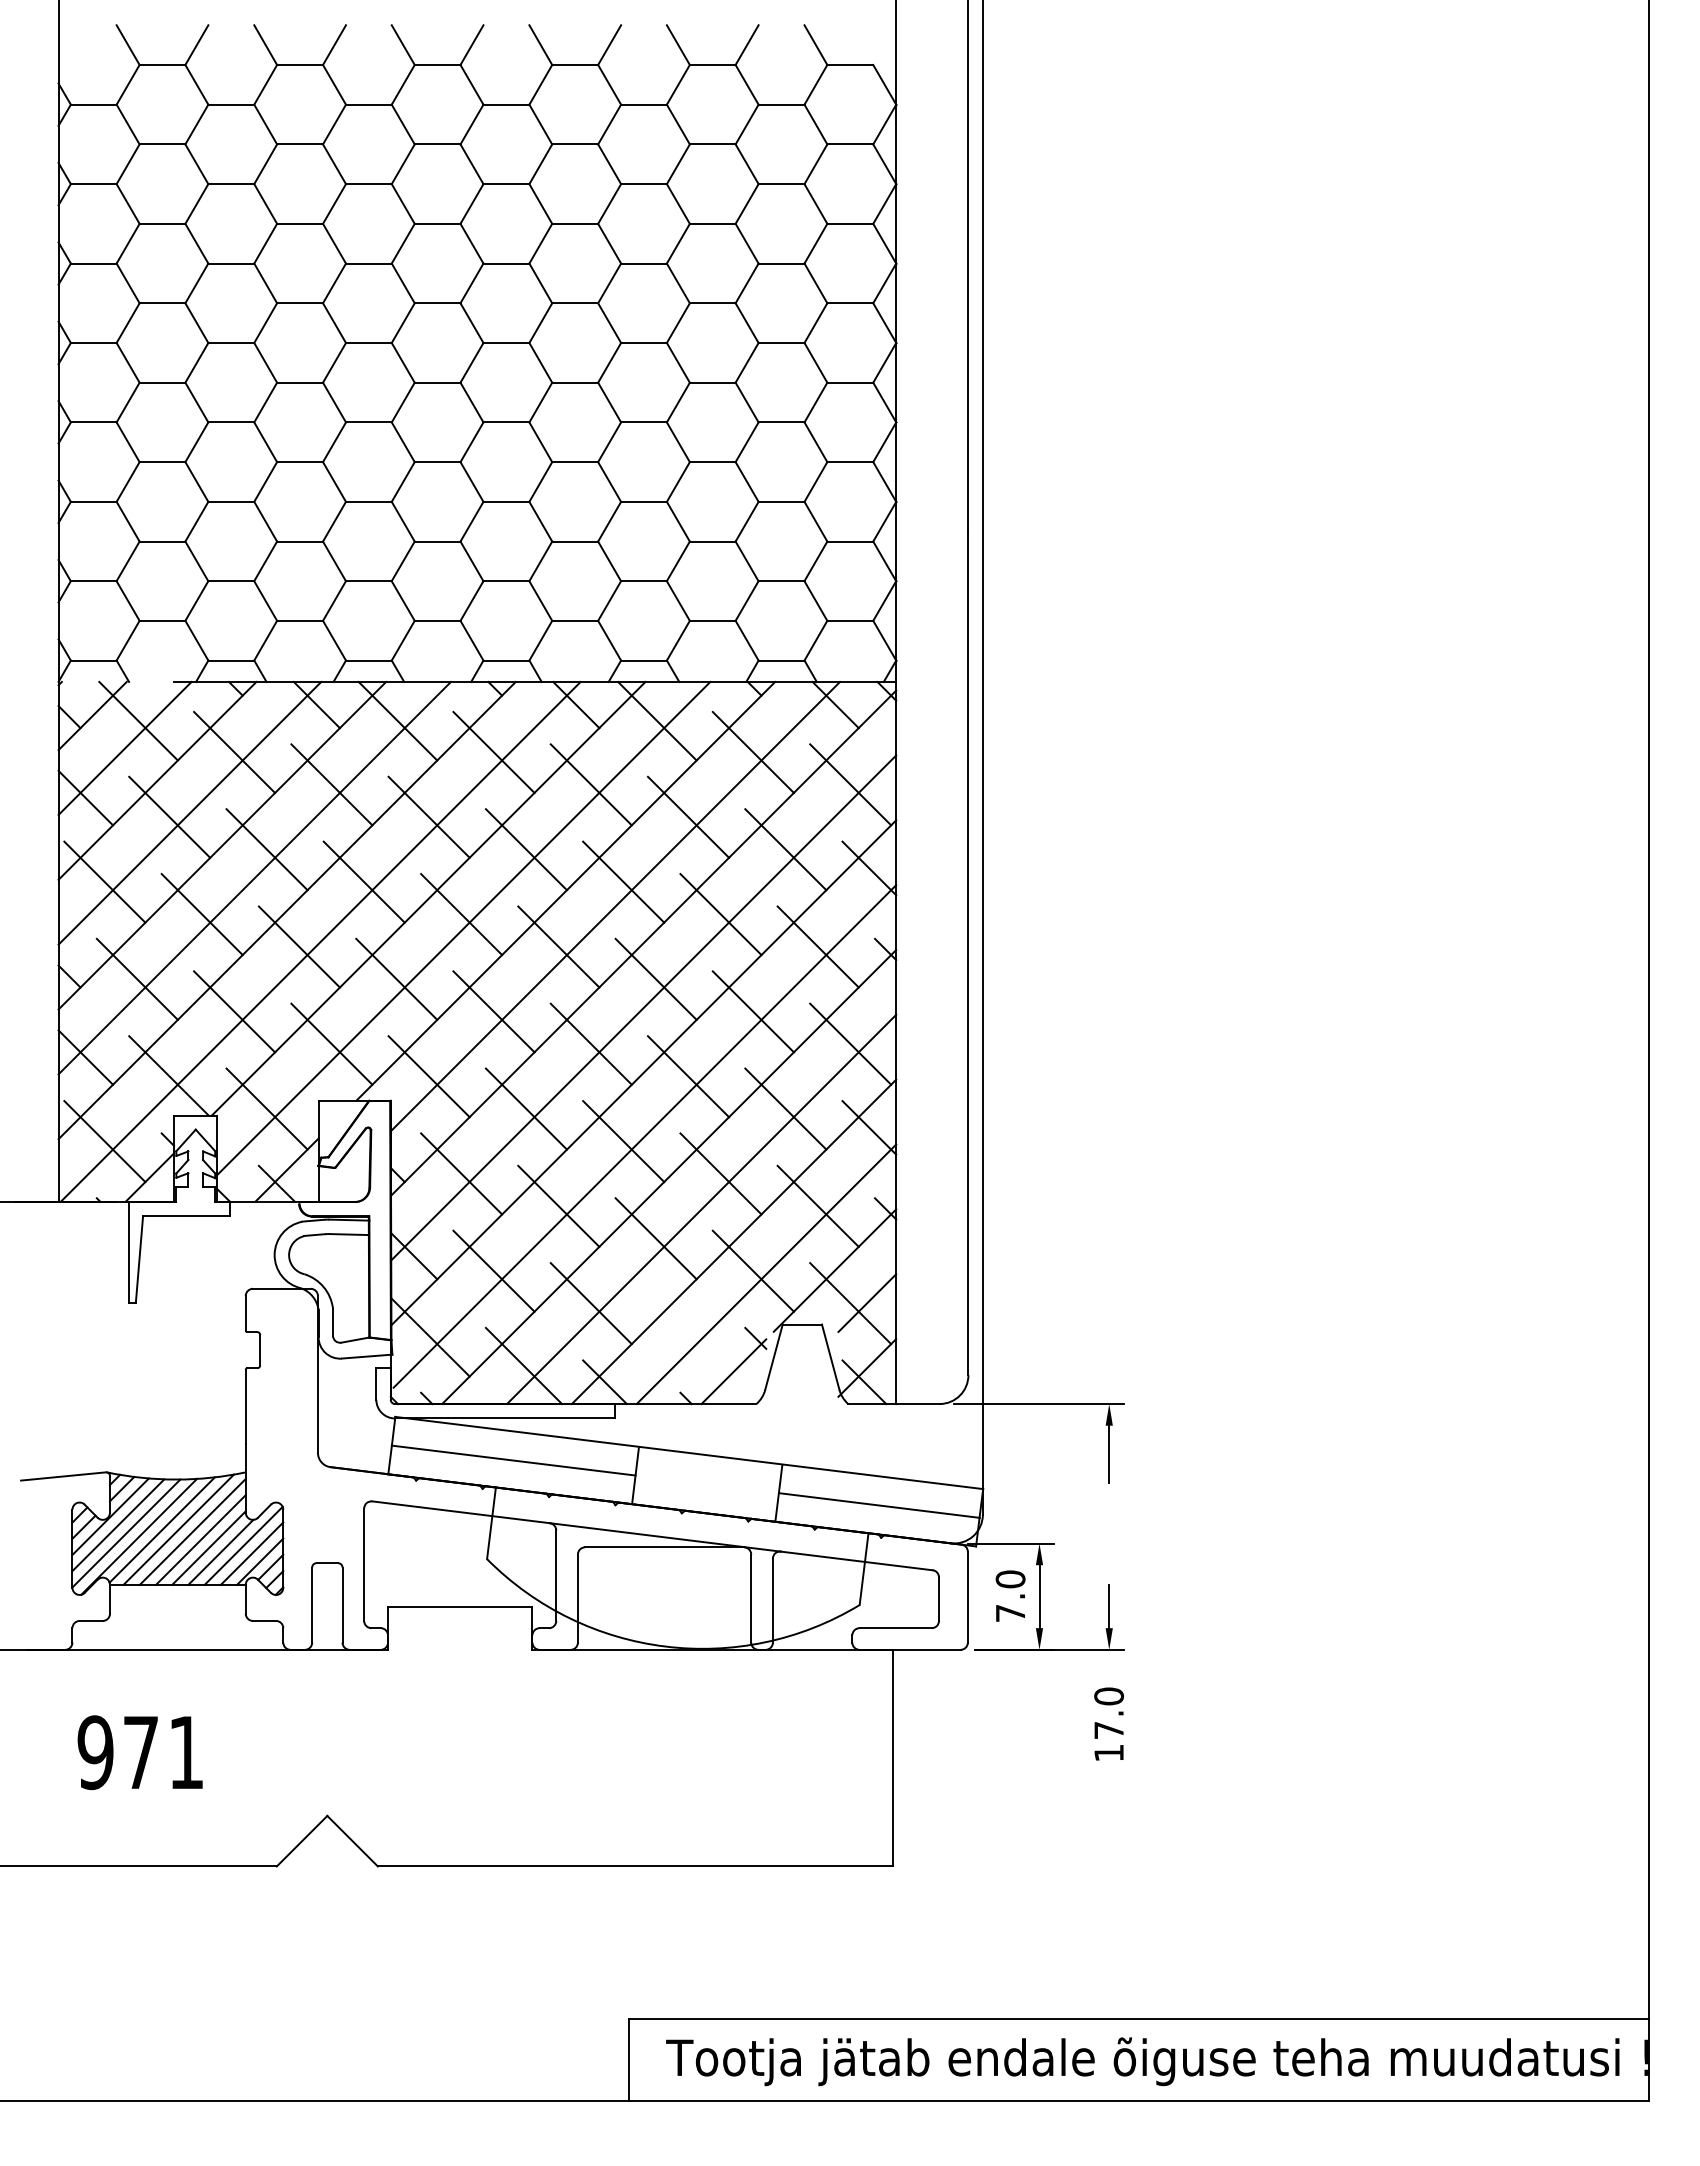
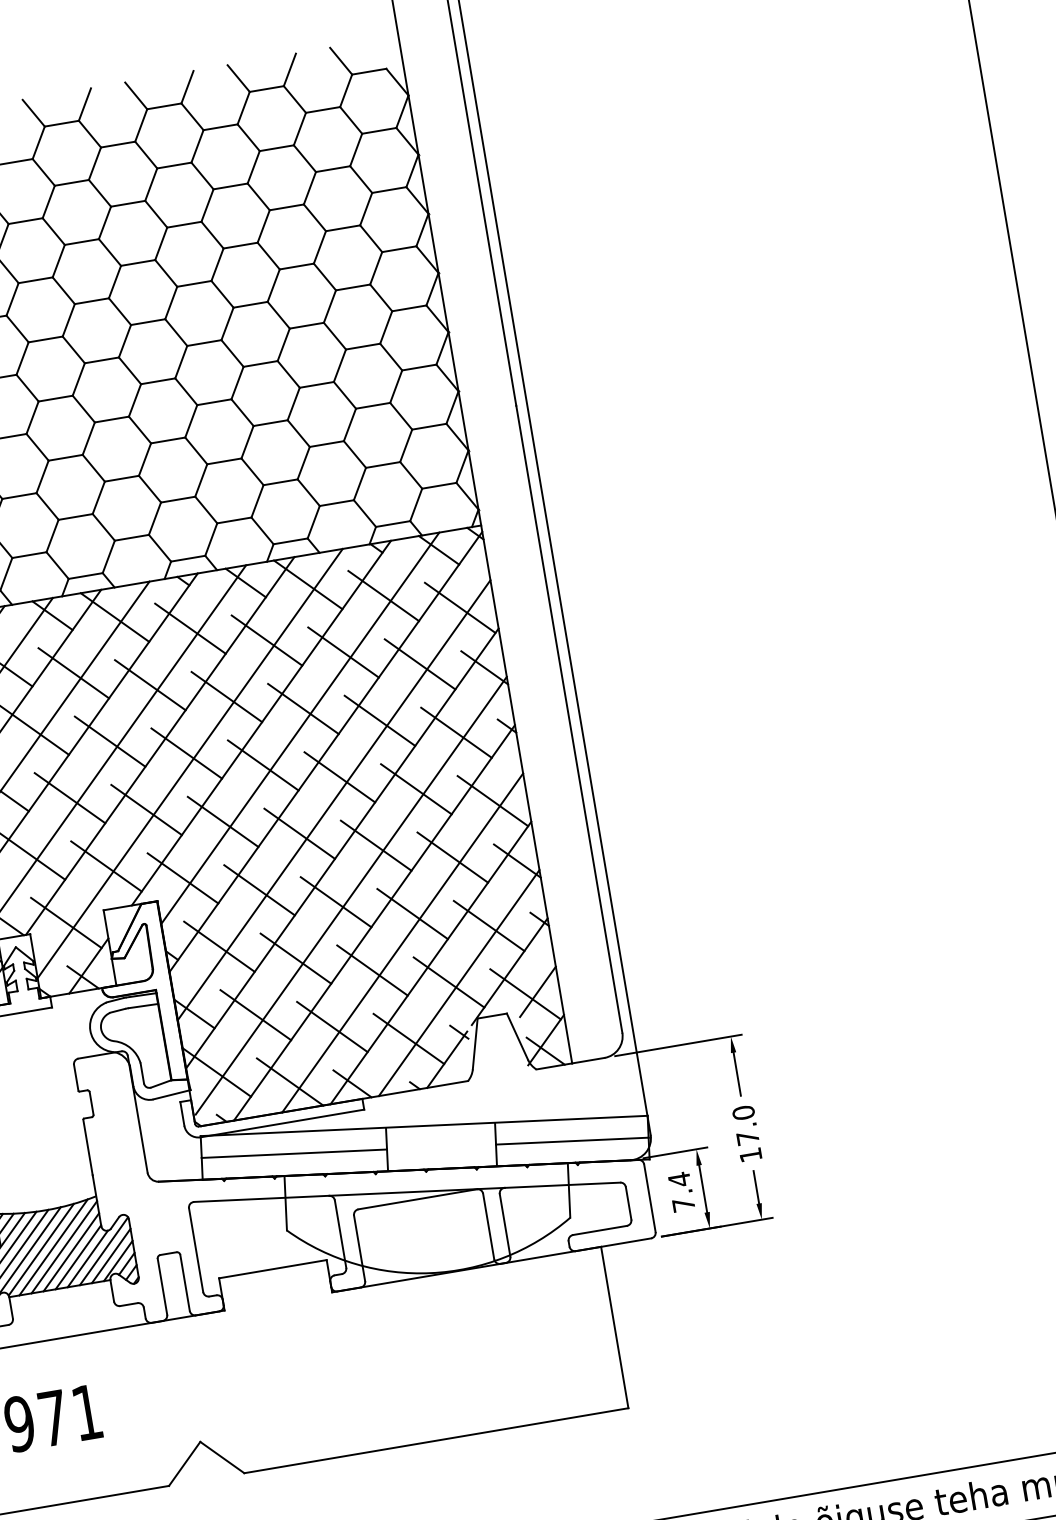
line: (688, 1335) -> (408, 1038), added
text: (1010, 1579) -> (679, 1179), 7.0 -> 7.4
text: (1108, 1723) -> (746, 1133), moved

